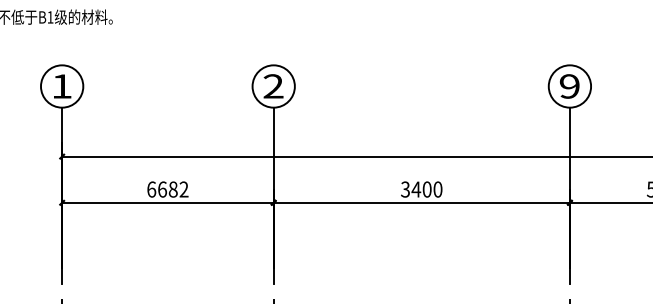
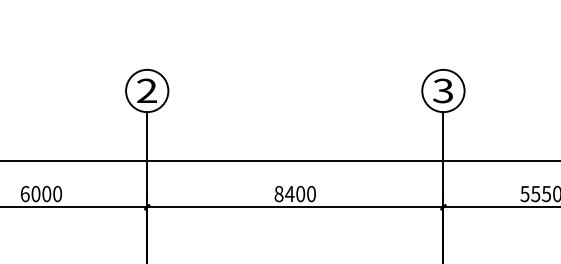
text: (569, 86) -> (443, 90), 9 -> 3
text: (173, 189) -> (47, 193), 6682 -> 6000
text: (405, 189) -> (279, 193), 3400 -> 8400

